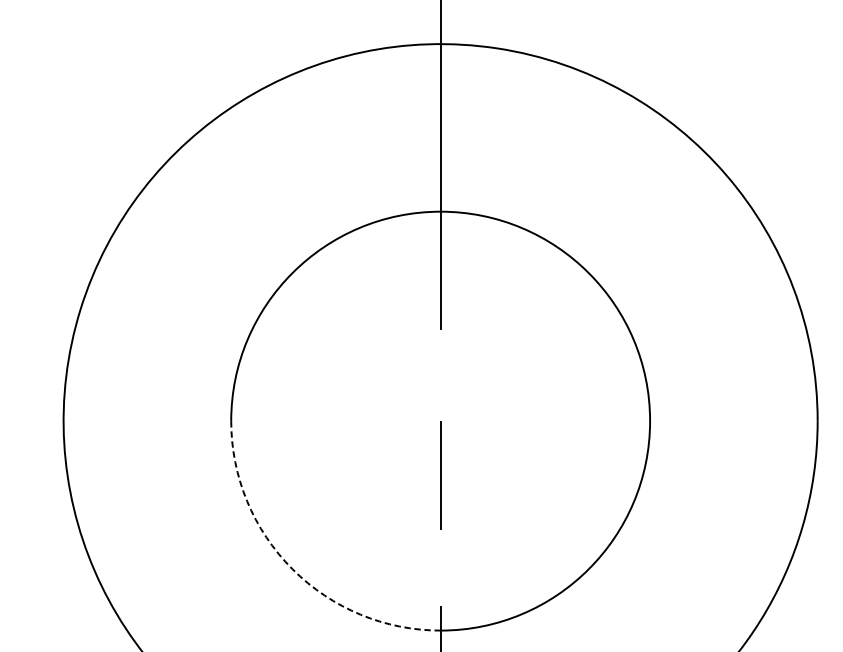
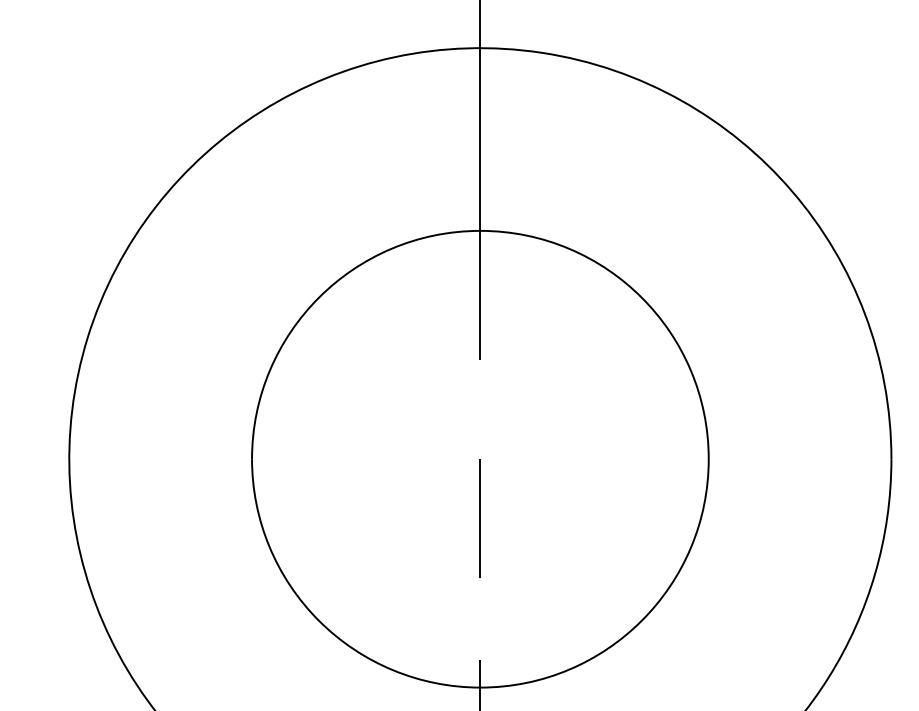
arc: (292, 569) -> (318, 620), dashed -> solid

